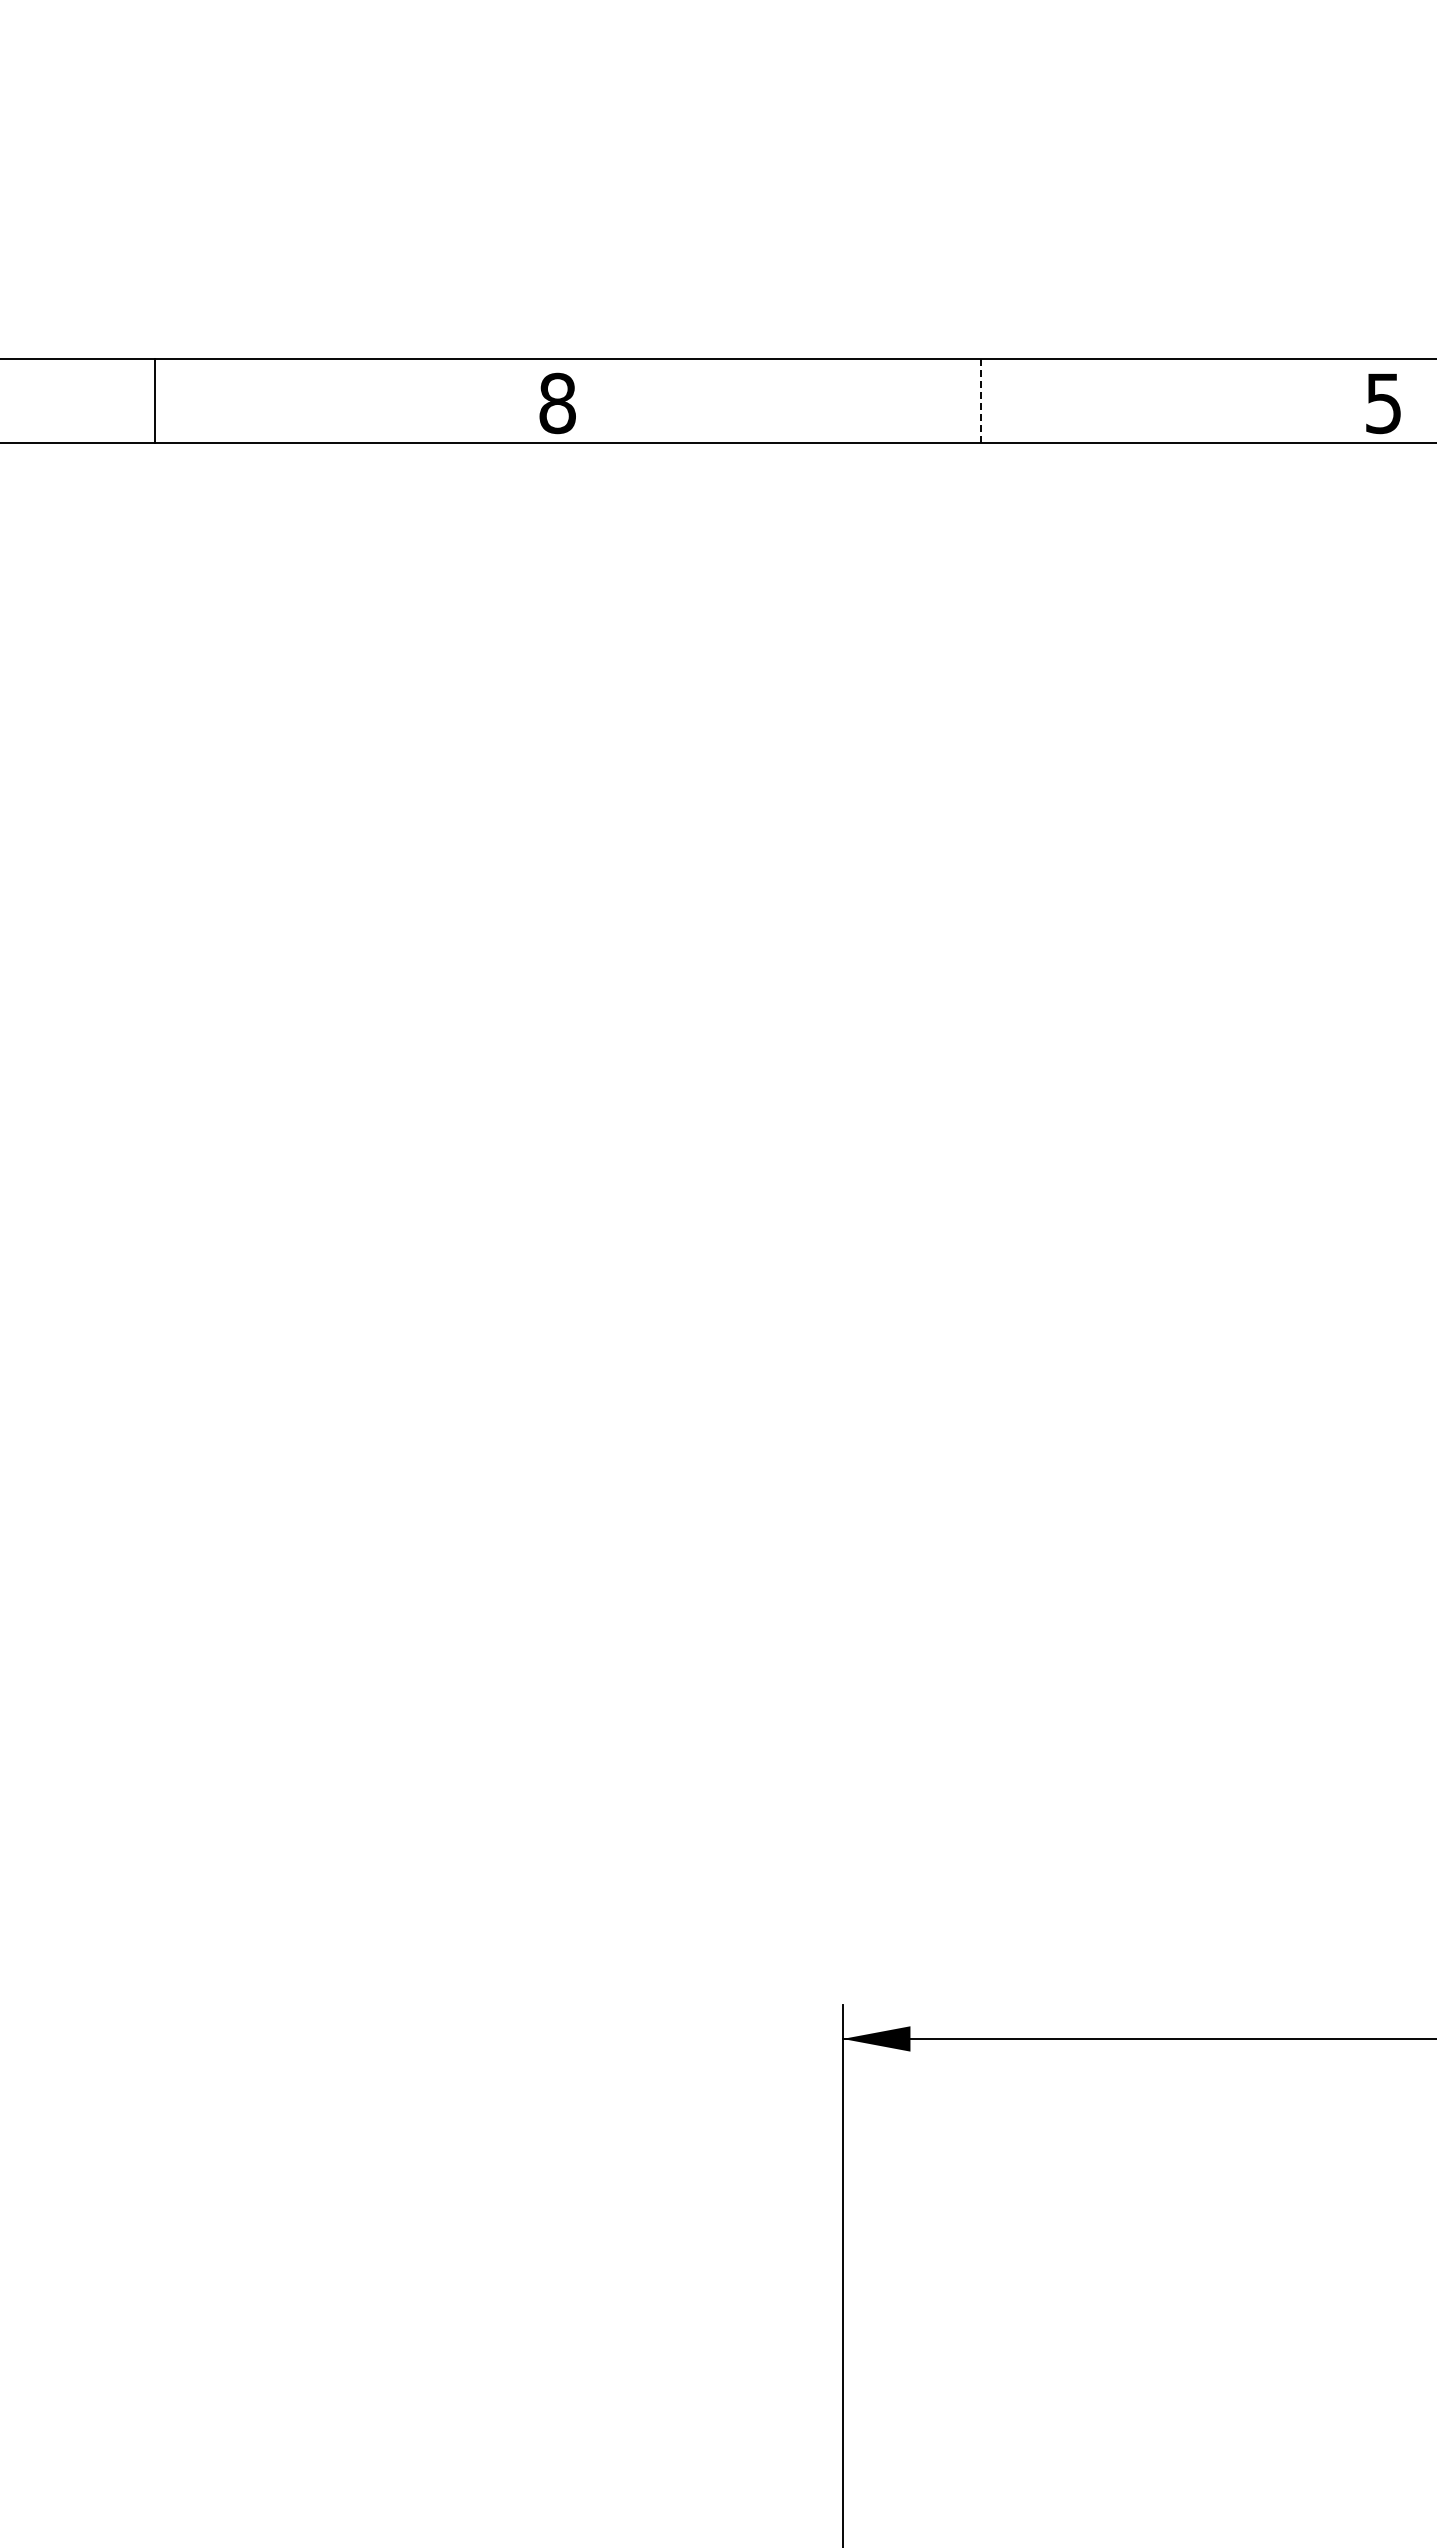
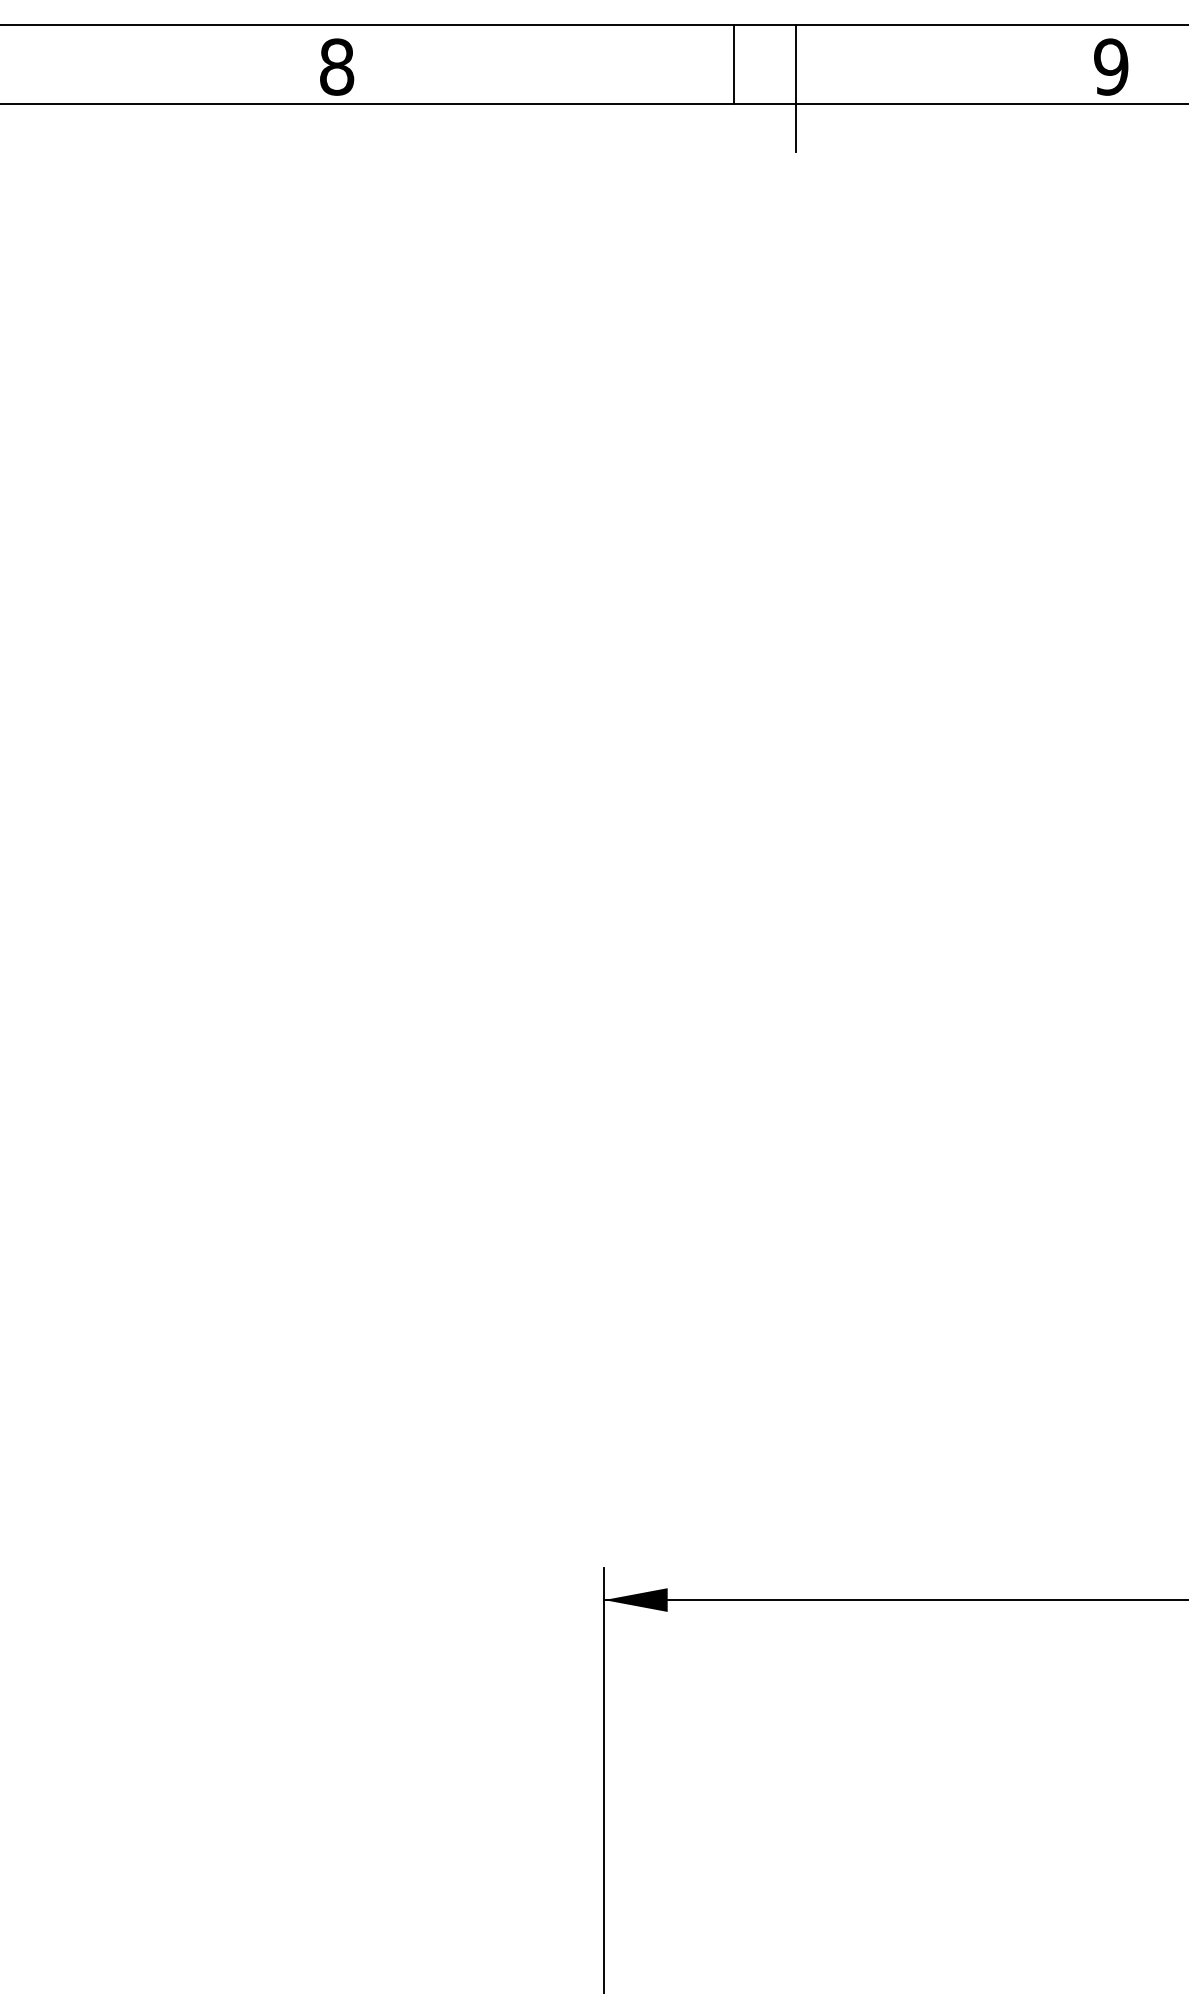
line: (981, 400) -> (734, 64), dashed -> solid
text: (1383, 402) -> (1111, 66), 5 -> 9
line: (1047, 426) -> (796, 88), added

